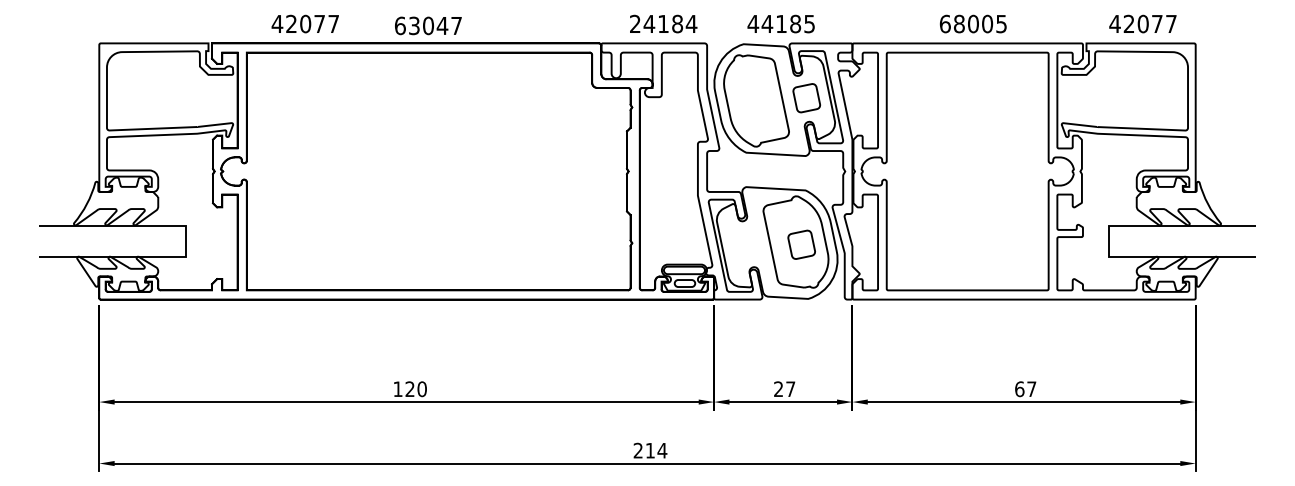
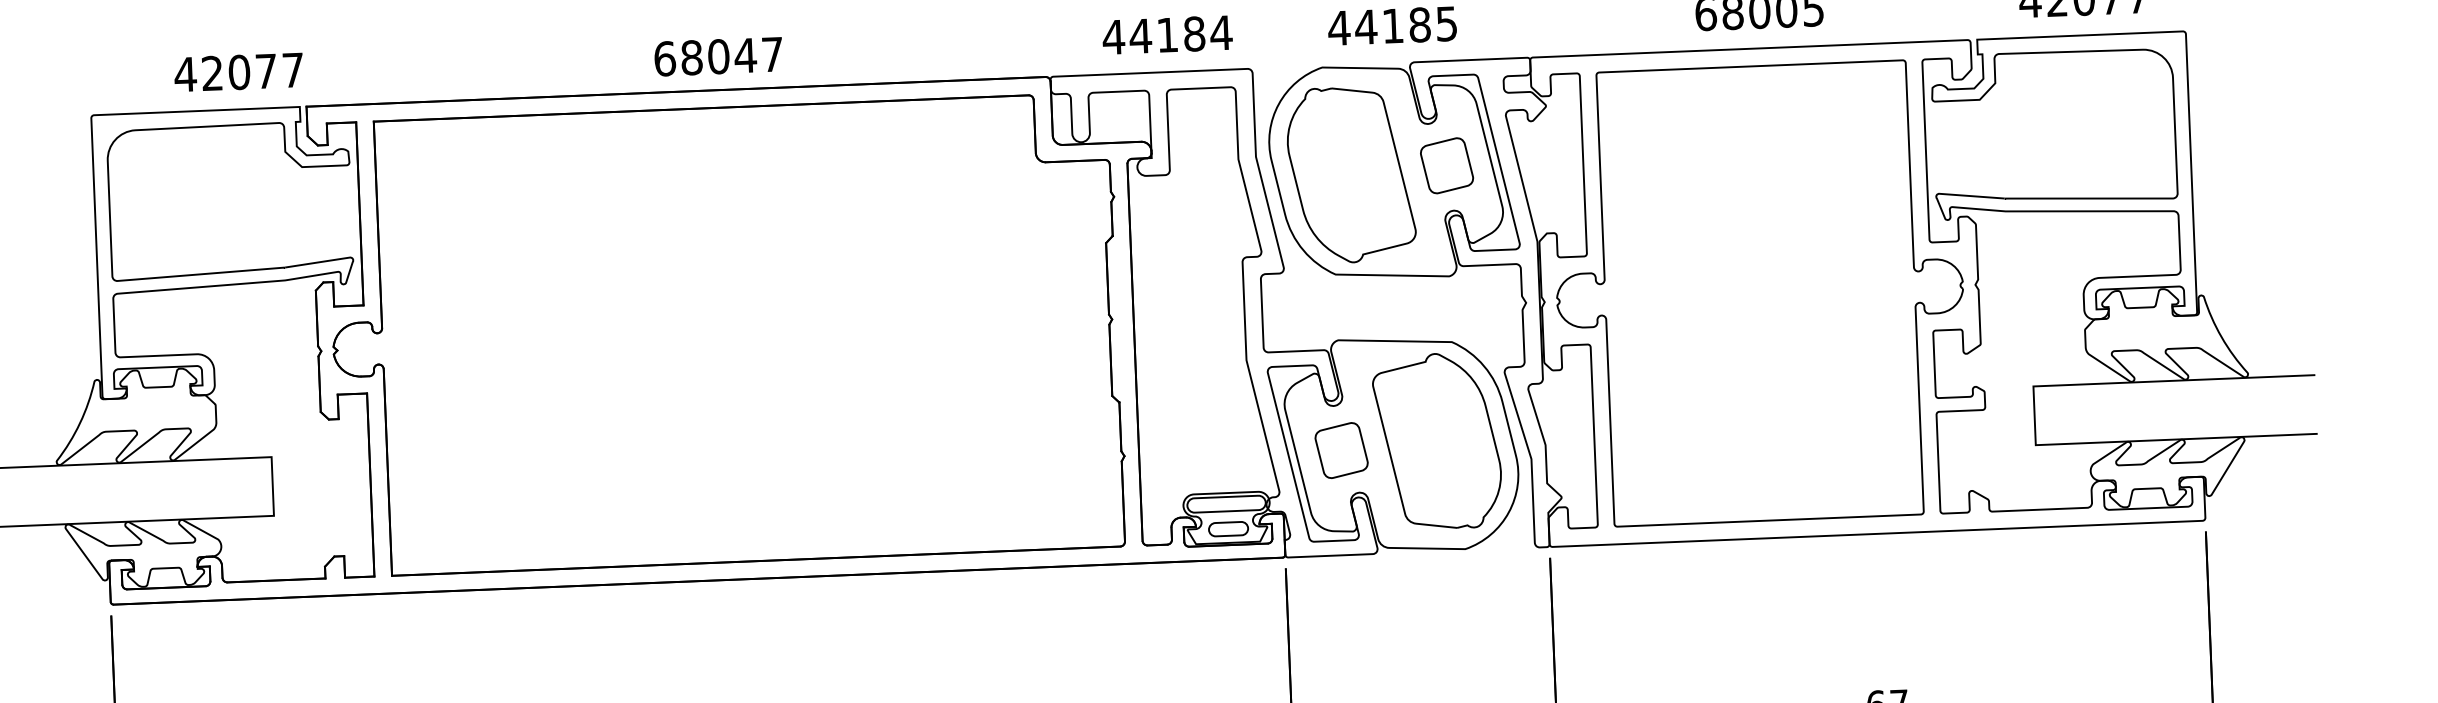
text: (304, 23) -> (237, 71), moved
text: (635, 23) -> (1114, 36), 24184 -> 44184
text: (414, 25) -> (692, 56), 63047 -> 68047
part: (801, 244) -> (1341, 449), moved

